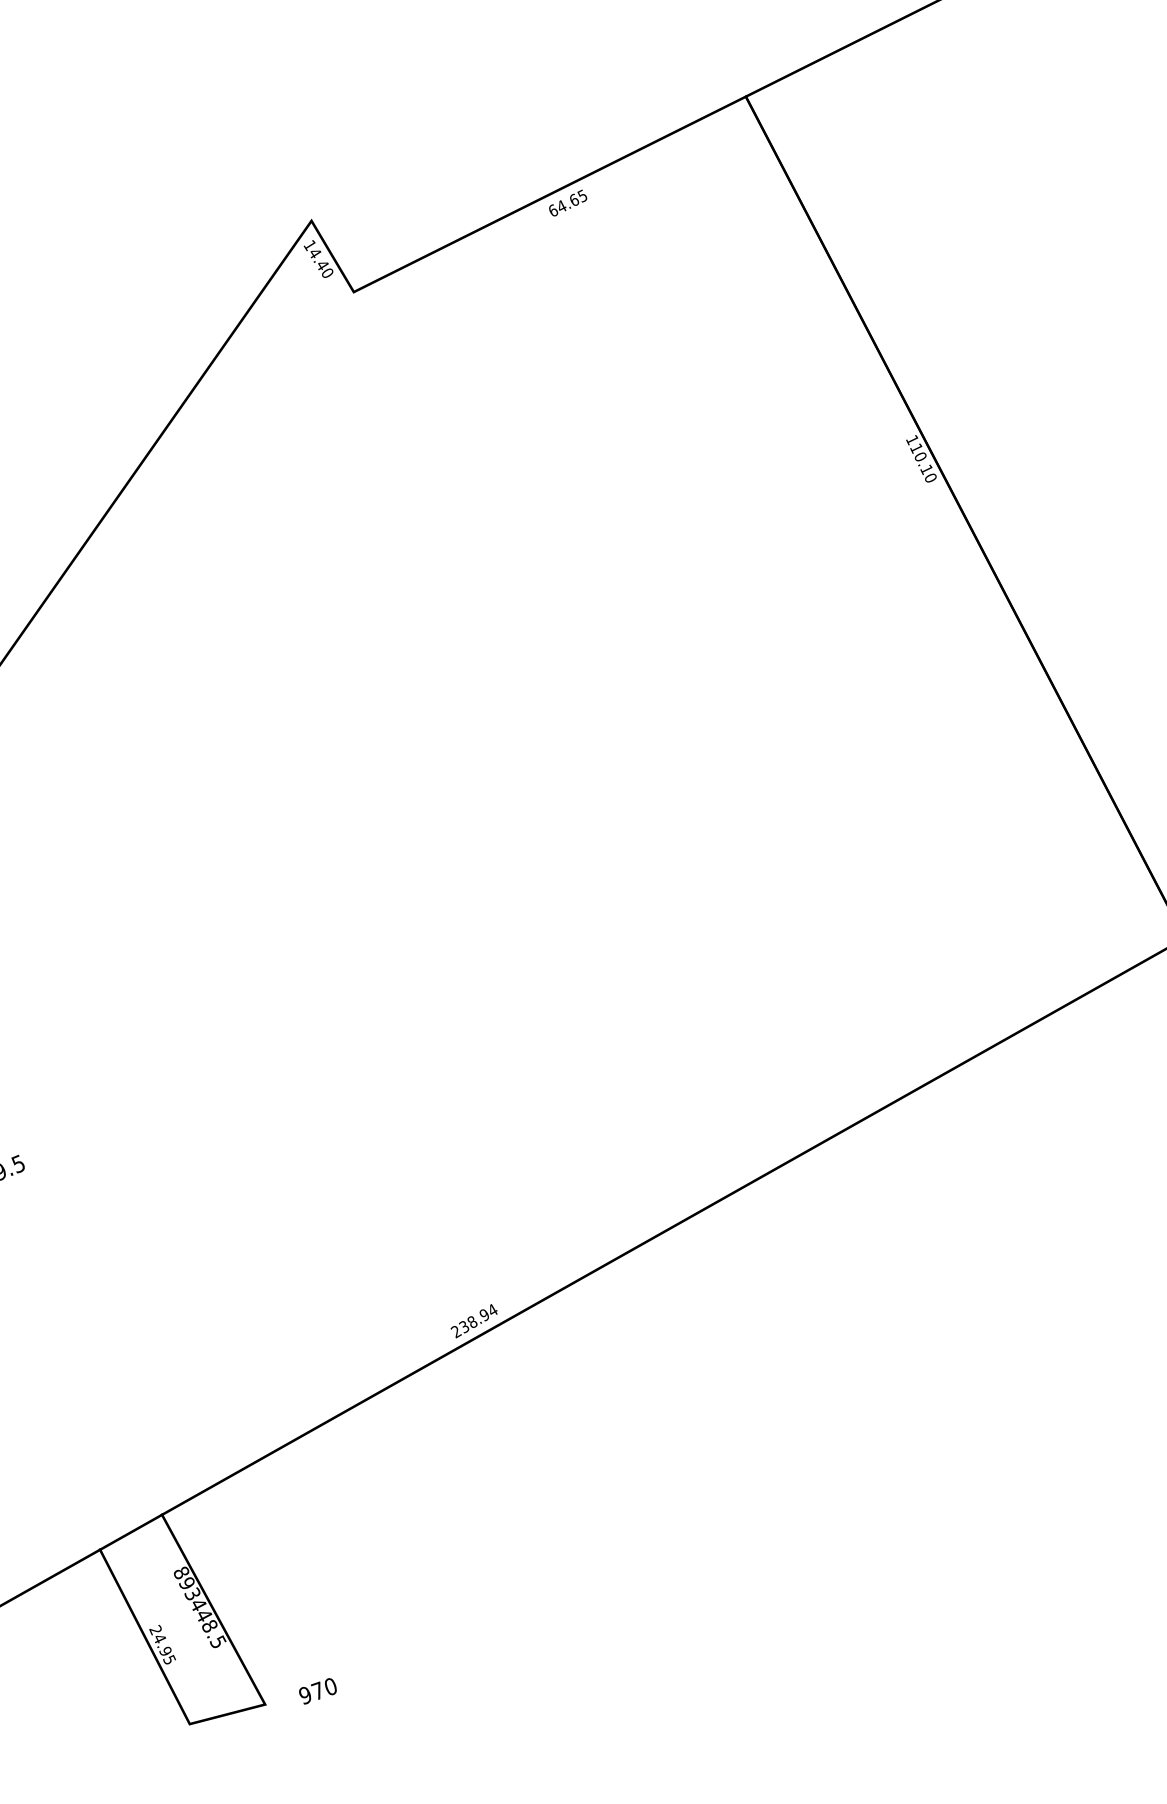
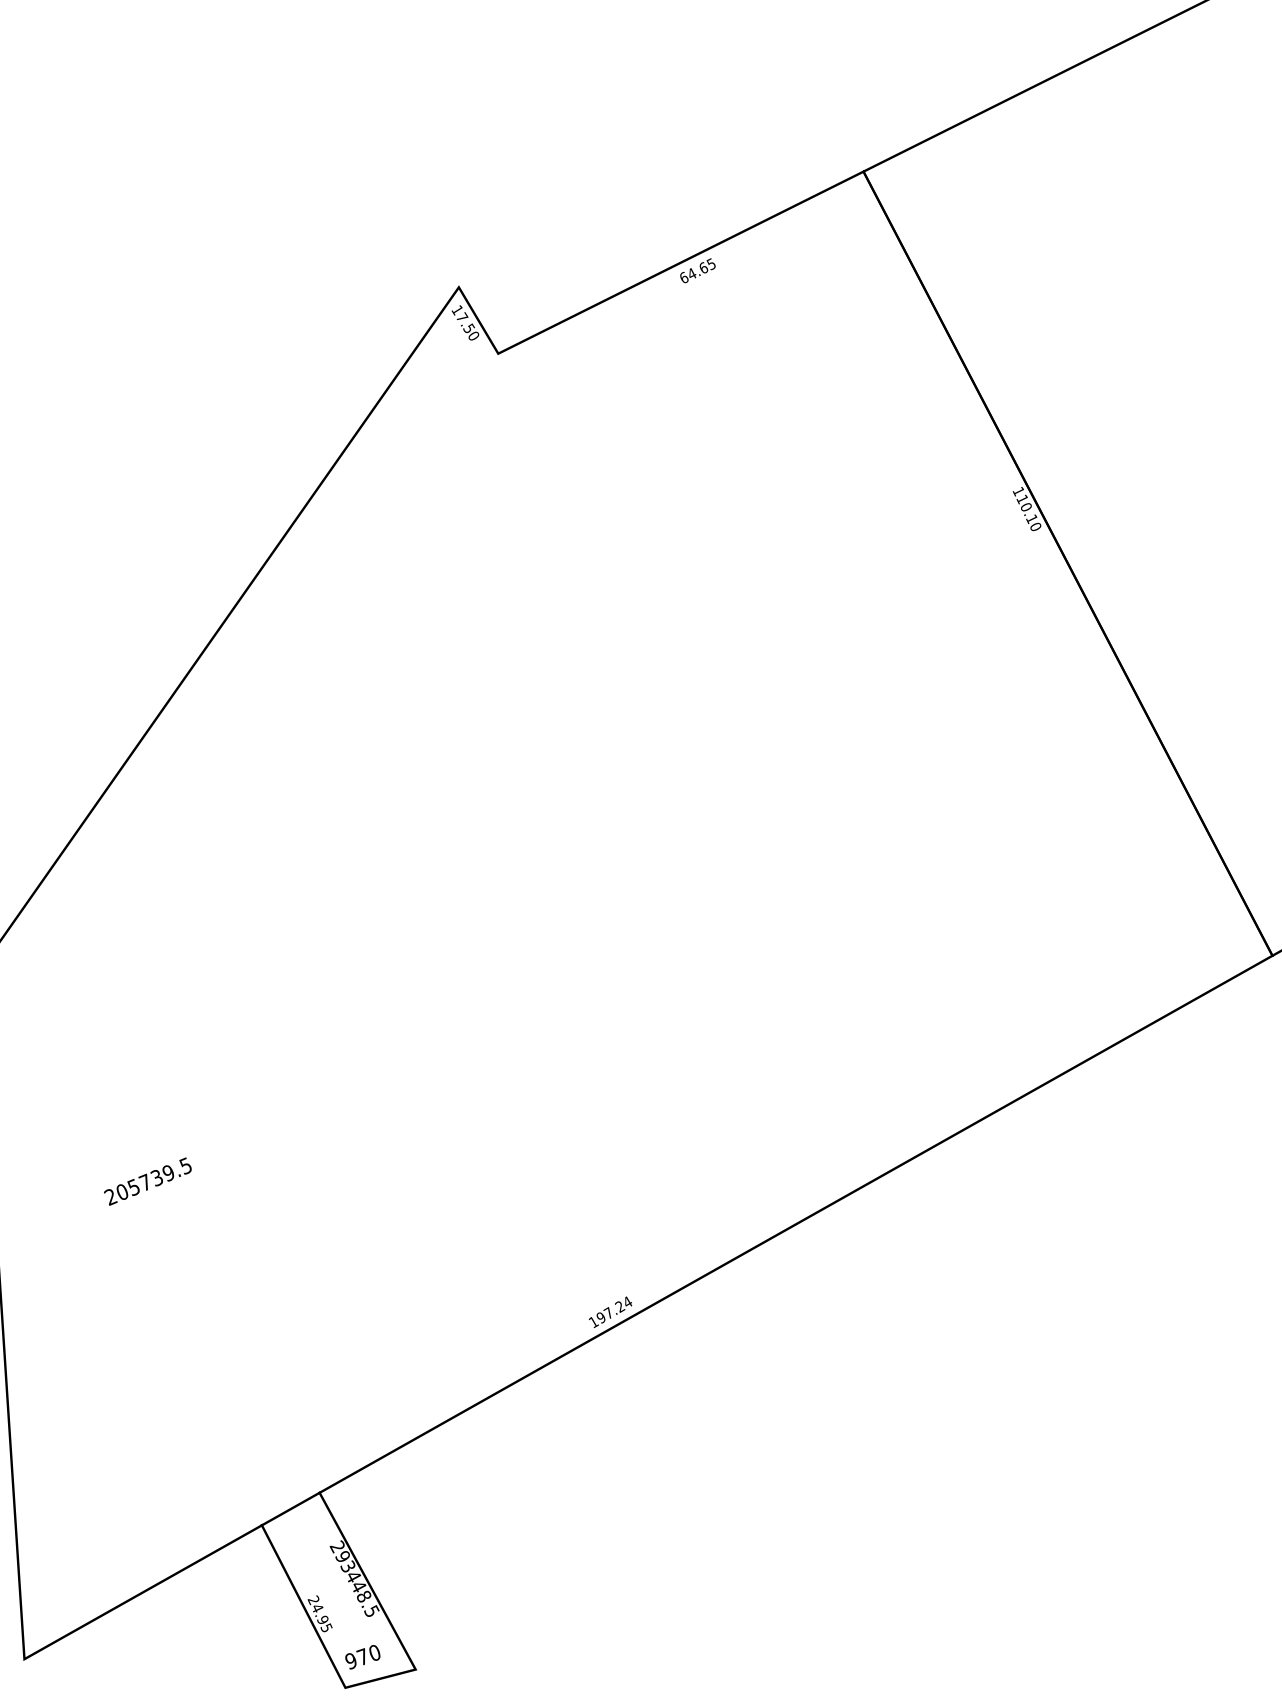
text: (318, 258) -> (465, 322), 14.40 -> 17.50
text: (469, 1324) -> (606, 1315), 238.94 -> 197.24
text: (180, 1572) -> (336, 1546), 893448.5 -> 293448.5
text: (317, 1691) -> (362, 1657), moved

